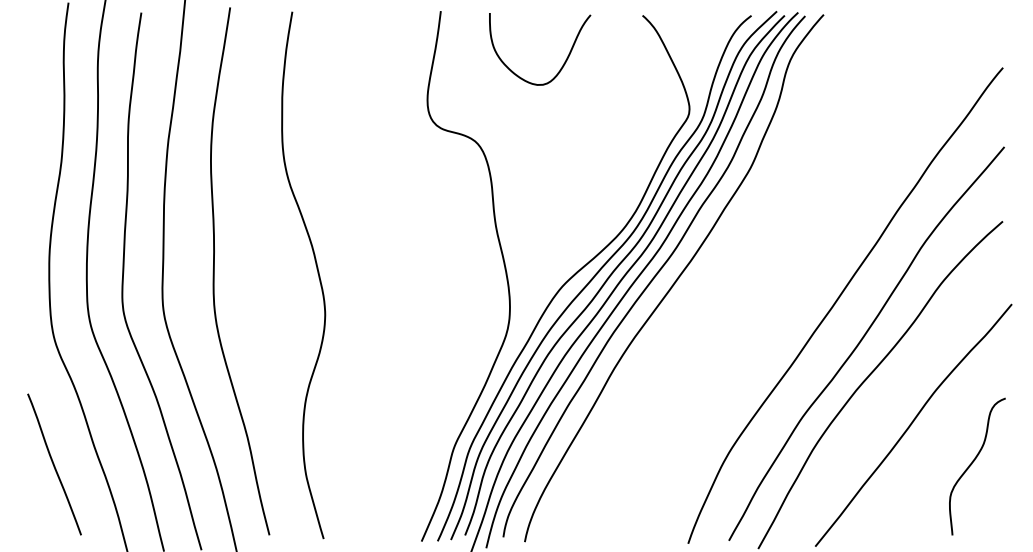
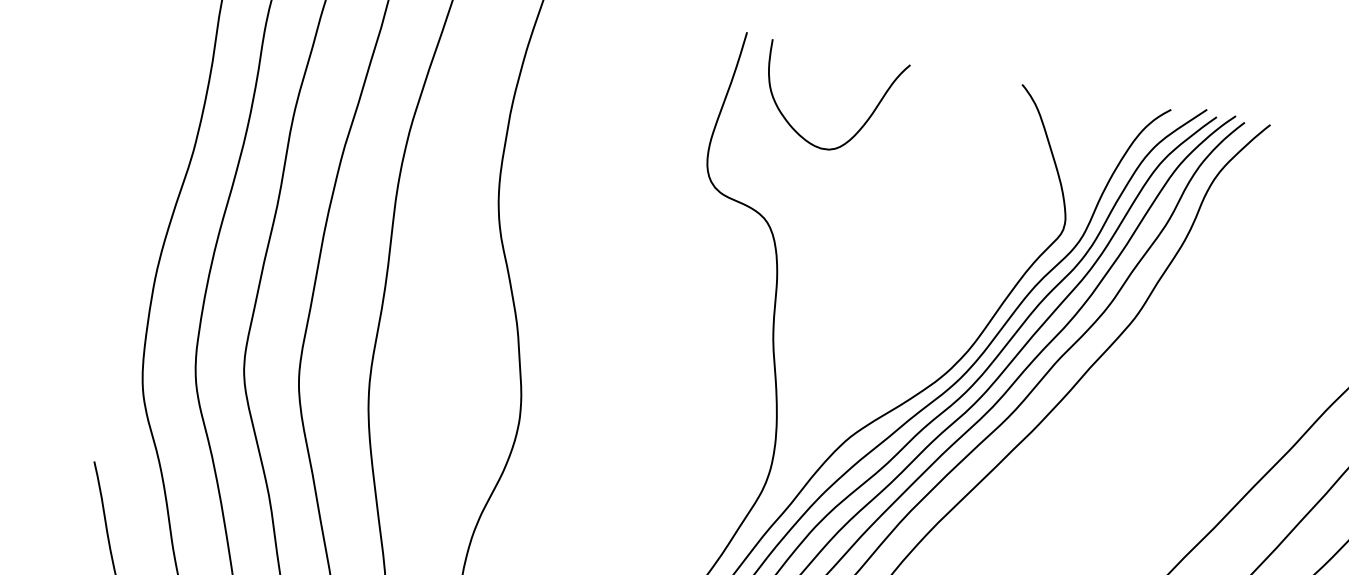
curve: (564, 61) -> (863, 122), moved

